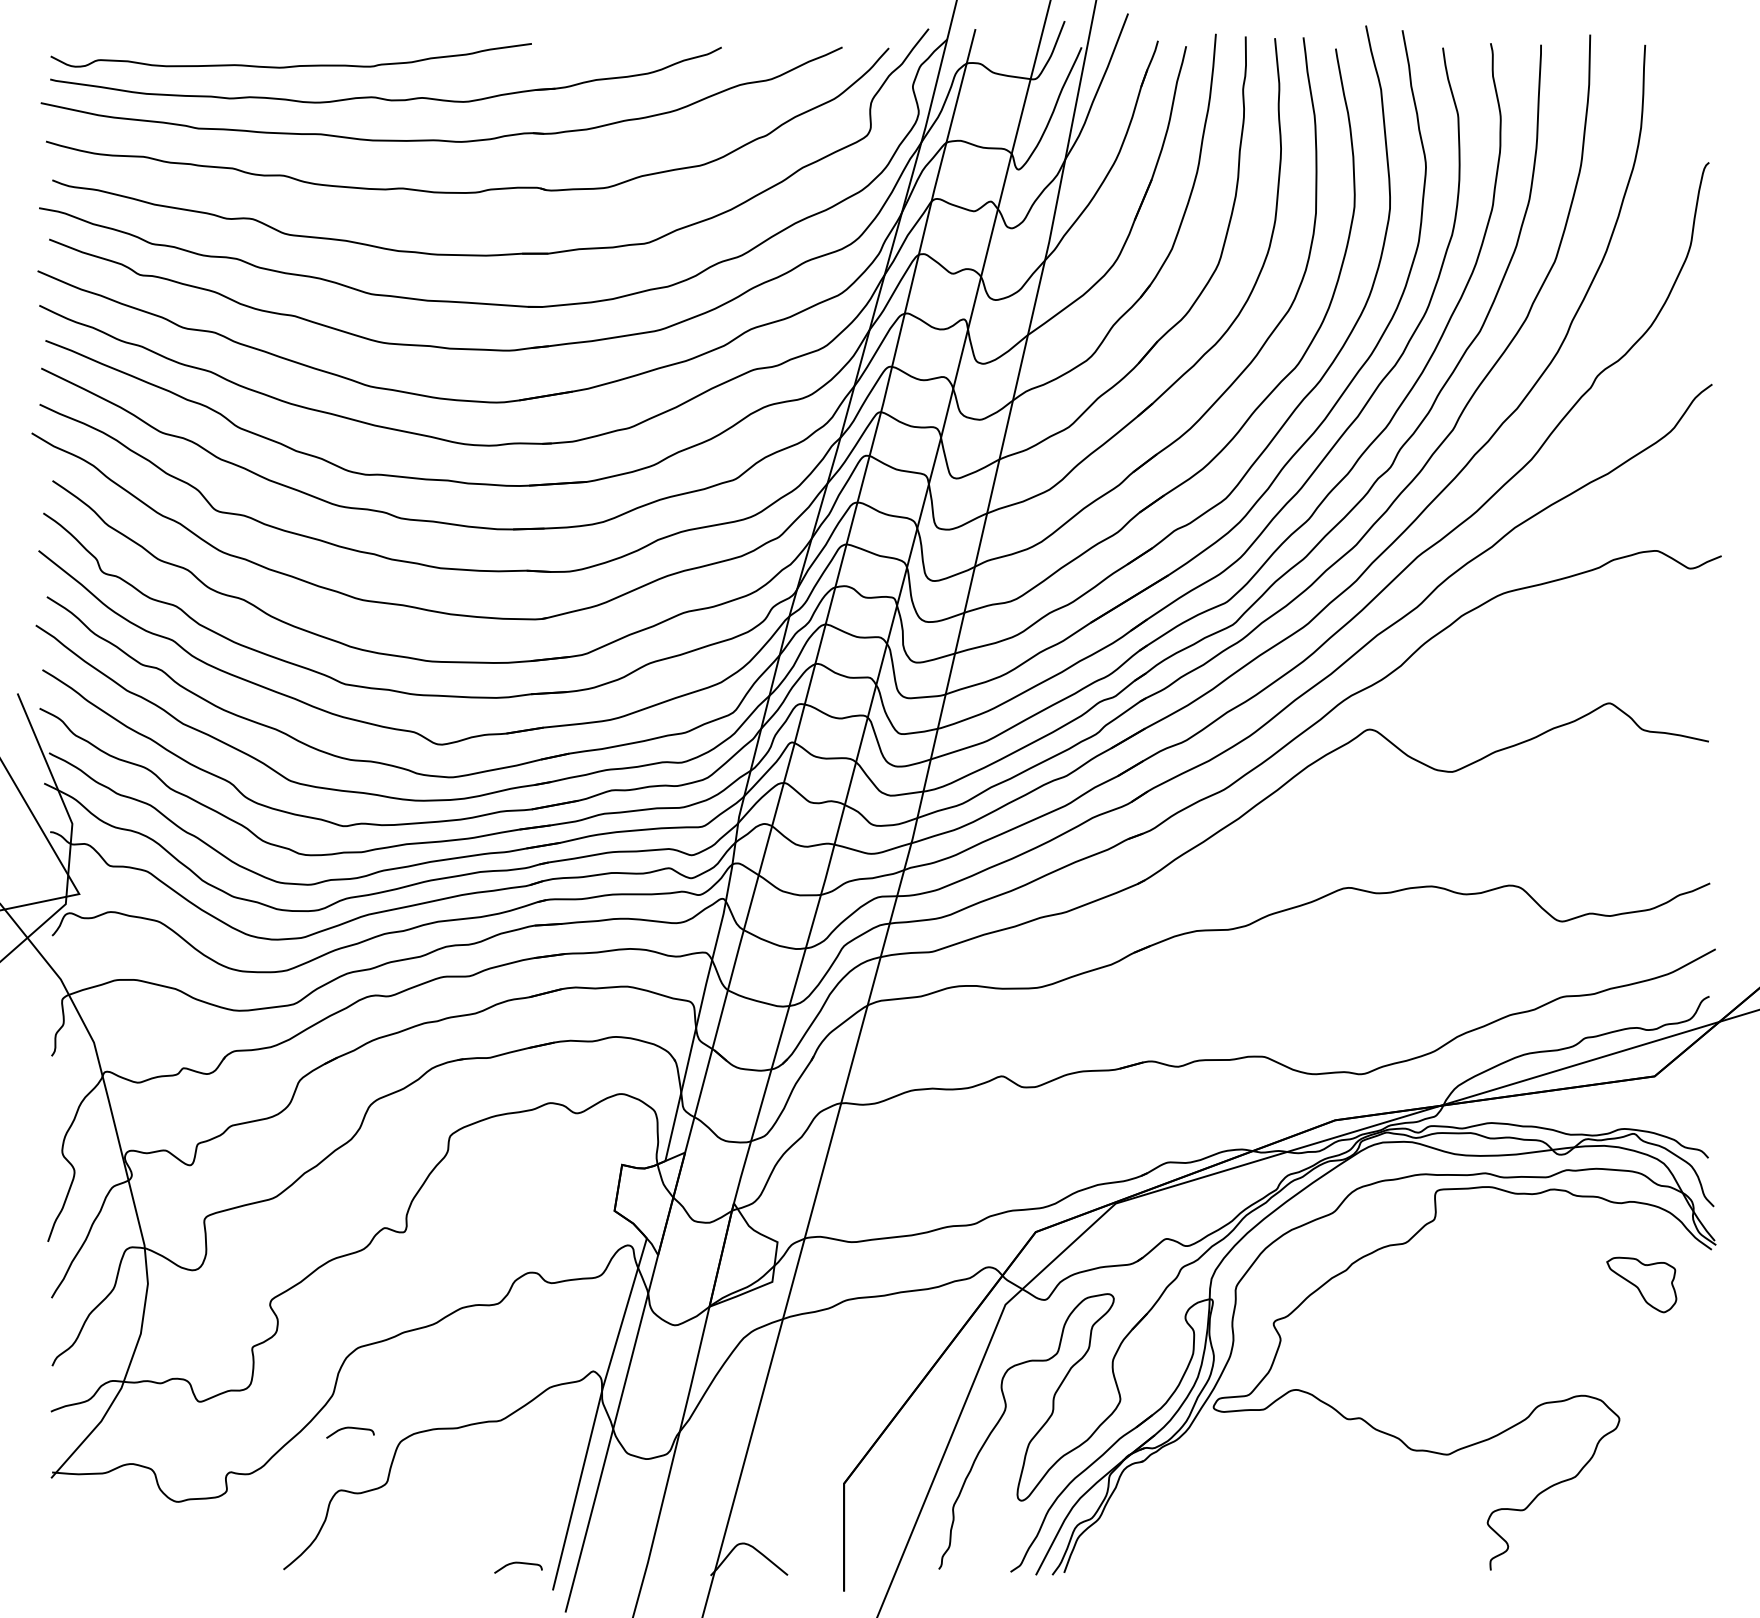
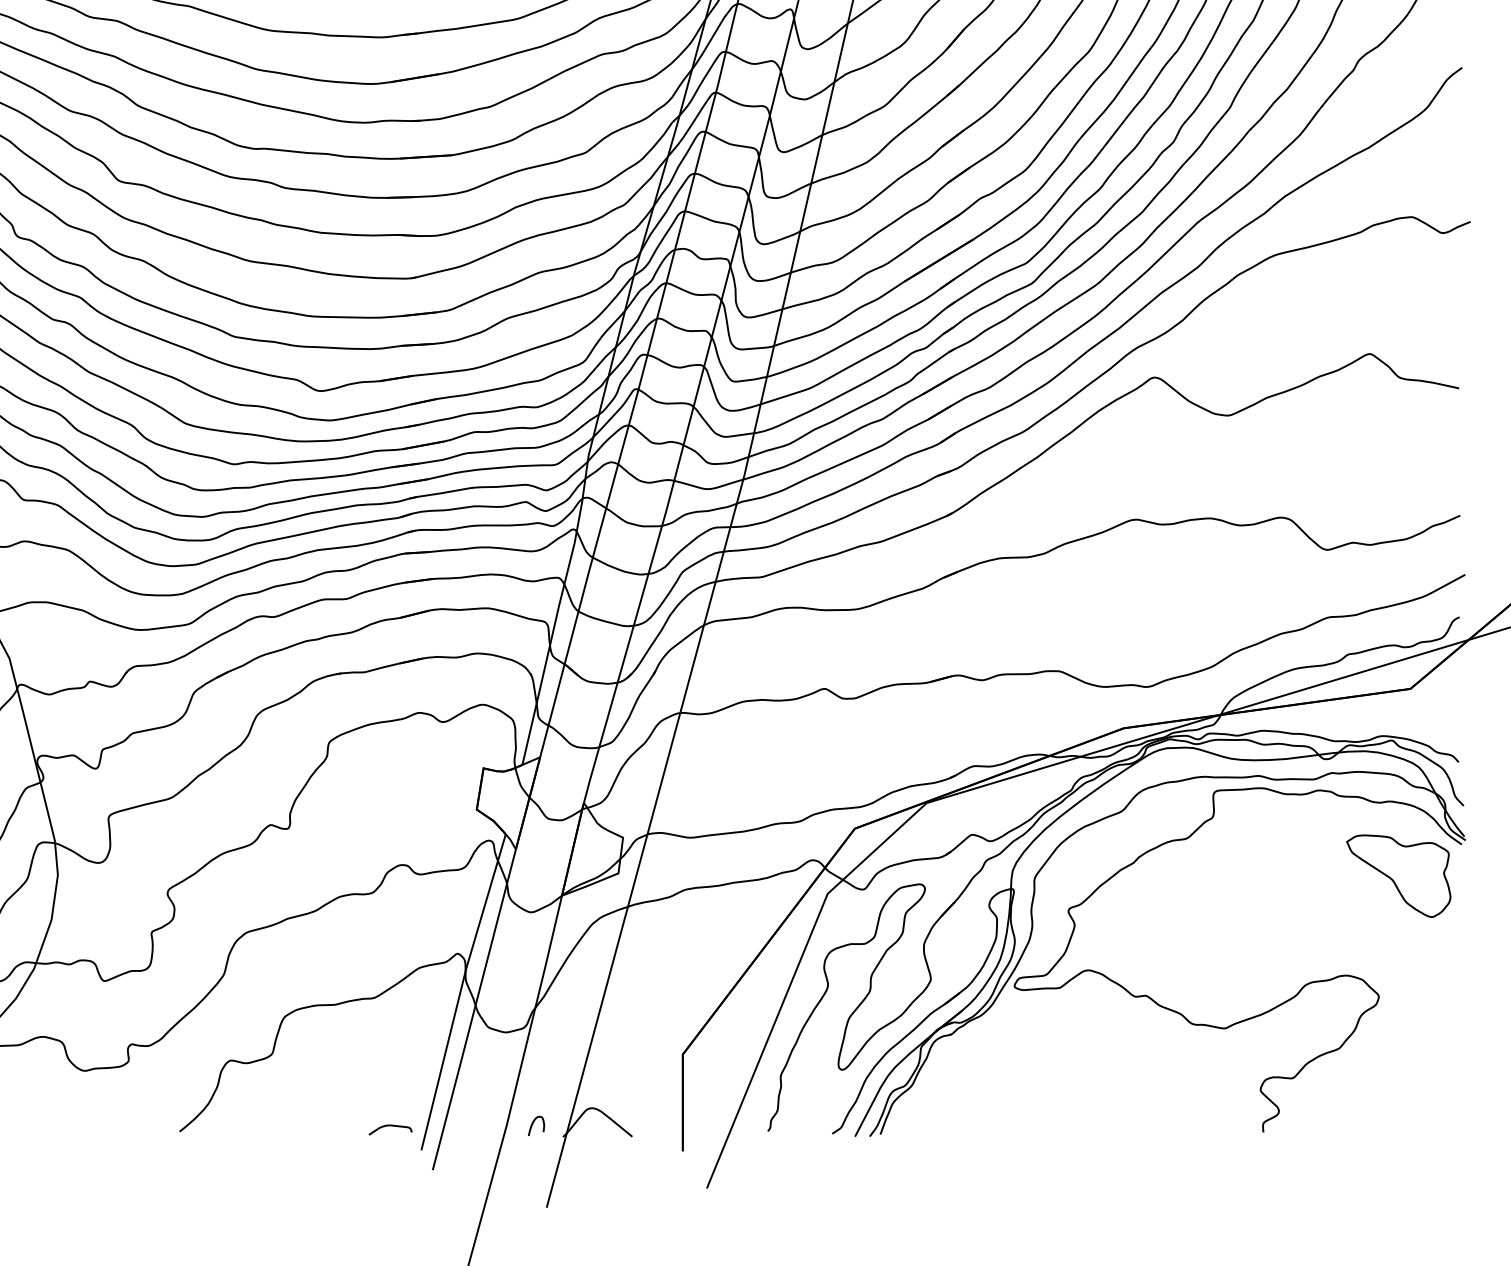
part: (1641, 1284) -> (1398, 875), size x1.67
curve: (350, 1428) -> (239, 1004), removed
curve: (677, 1561) -> (533, 1124), added

